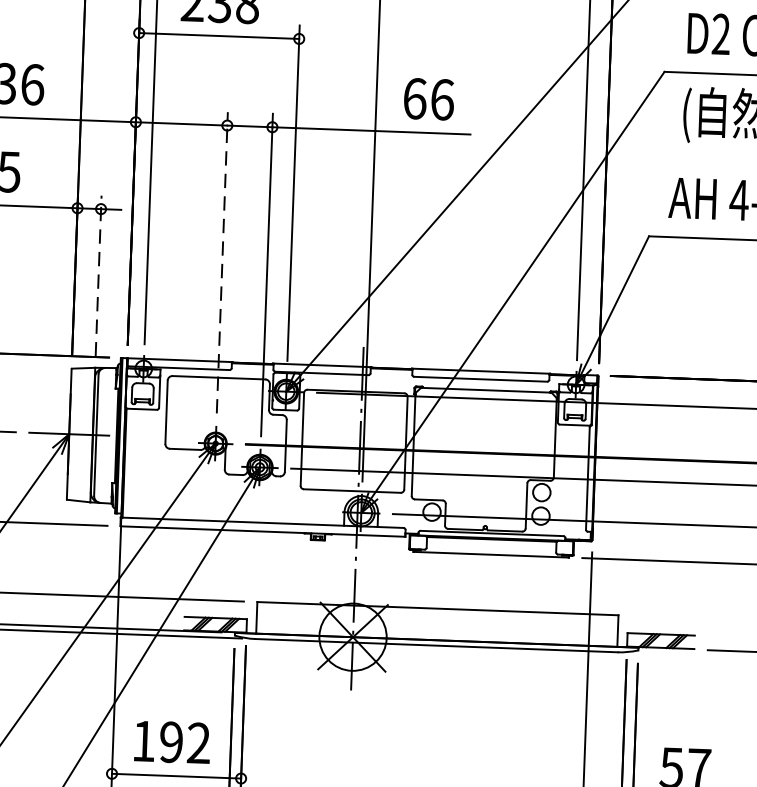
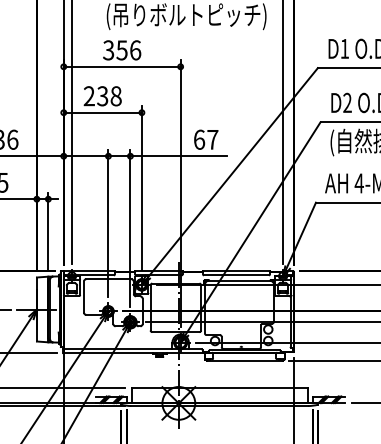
text: (441, 99) -> (212, 139), 66 -> 67
line: (222, 263) -> (108, 223), dashed -> solid
line: (98, 275) -> (48, 231), dashed -> solid

